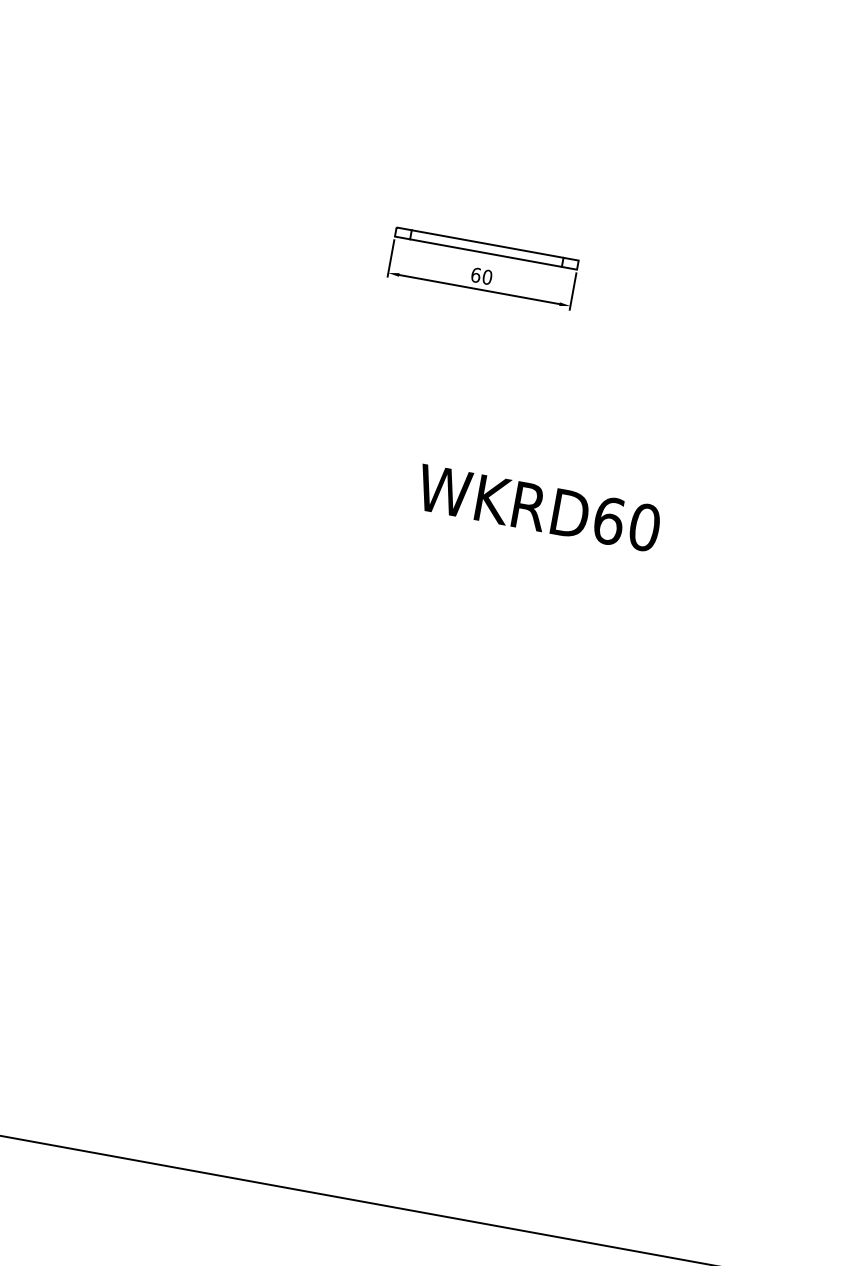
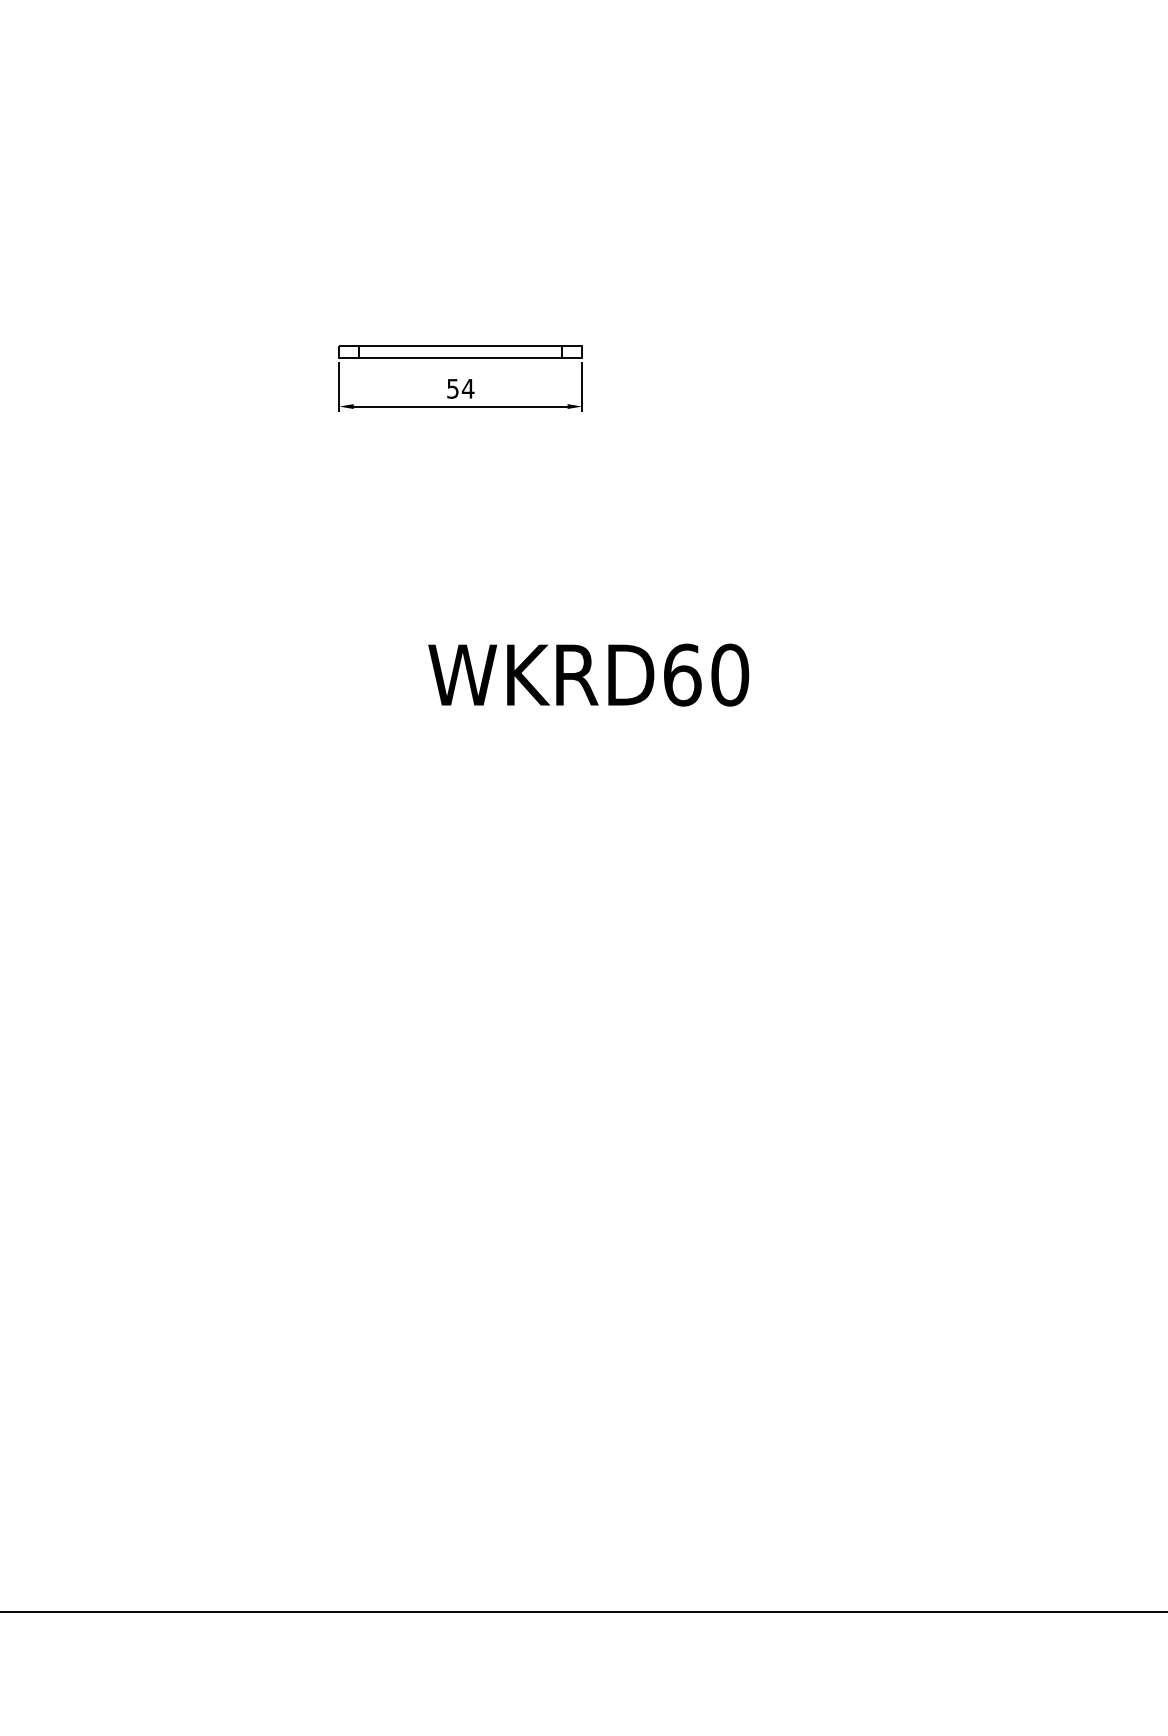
text: (481, 275) -> (460, 388), 60 -> 54

